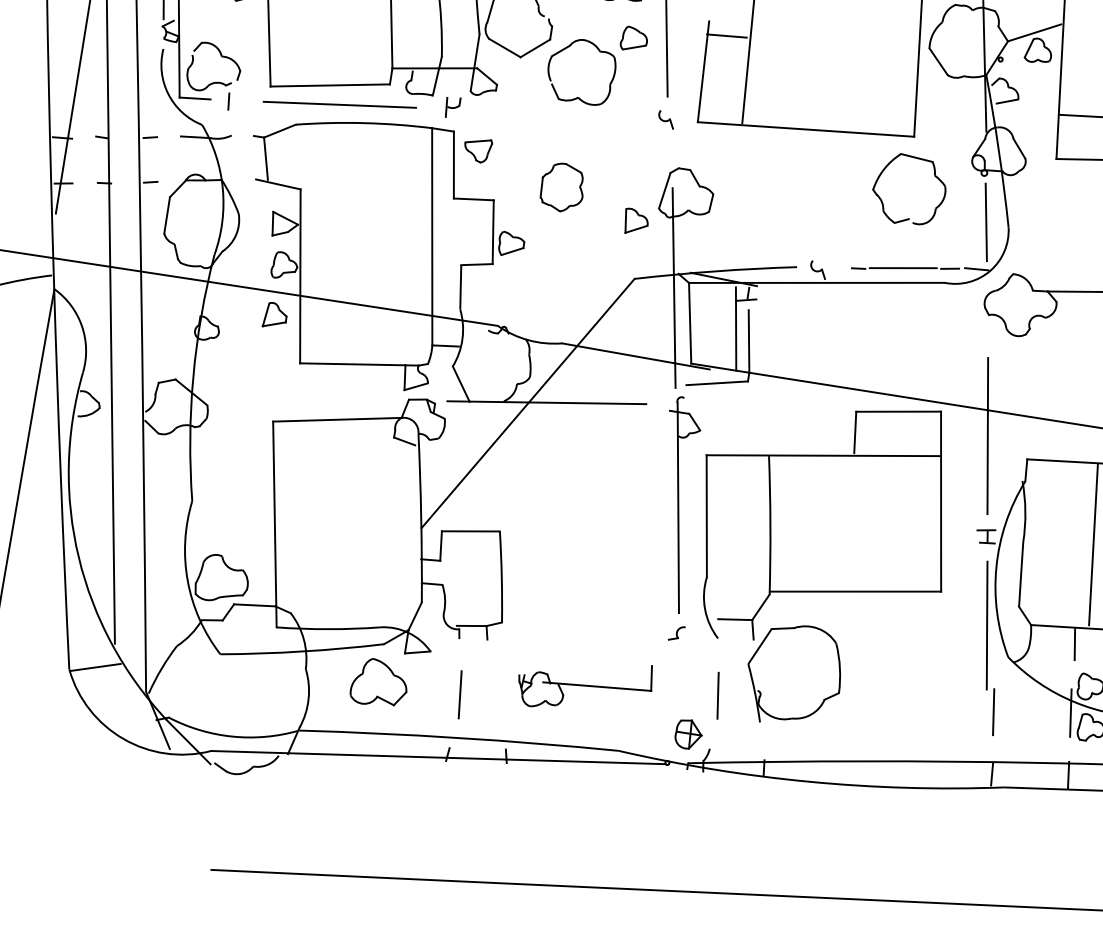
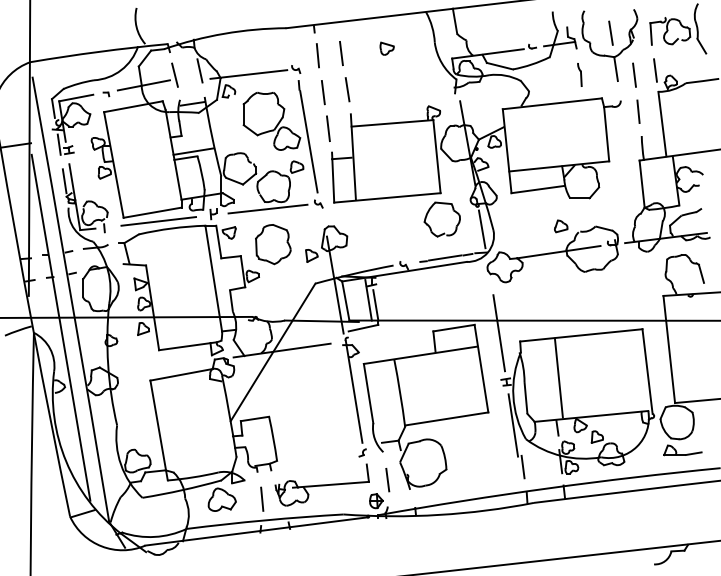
line: (562, 113) -> (267, 208), added
part: (562, 187) -> (273, 244), size x1.67
part: (583, 683) -> (321, 484), size x1.43

